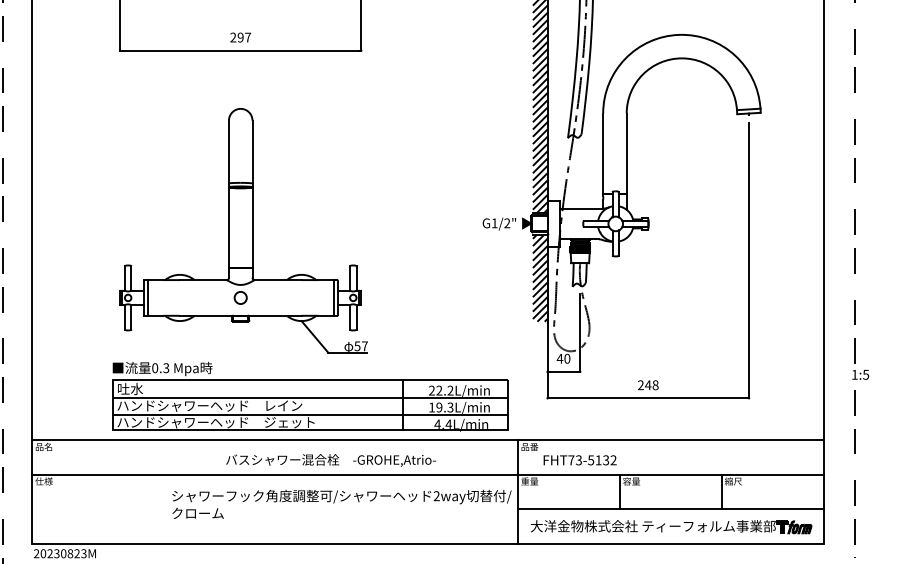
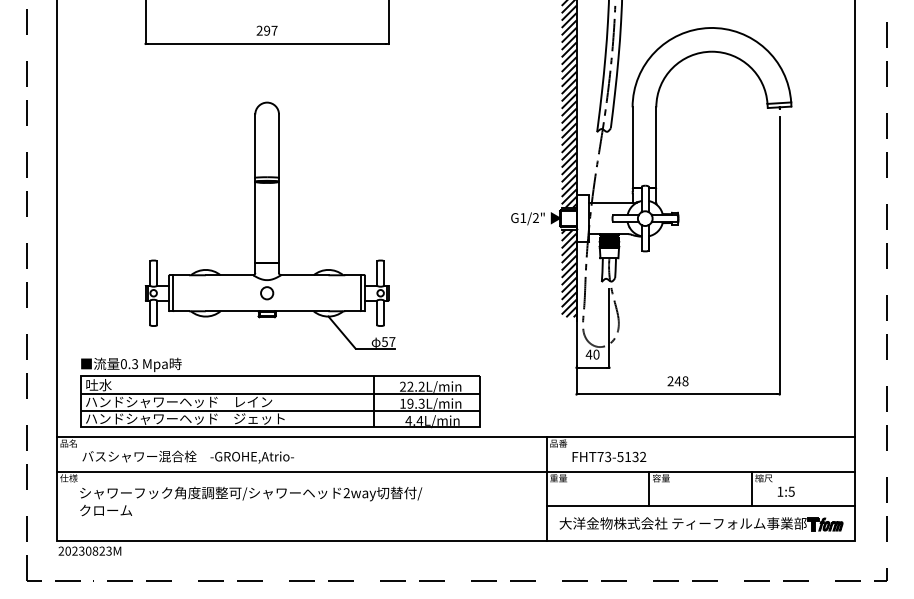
text: (859, 374) -> (785, 491), moved
part: (310, 396) -> (280, 392), moved
text: (330, 459) -> (187, 456), moved
text: (342, 504) -> (251, 501), moved

